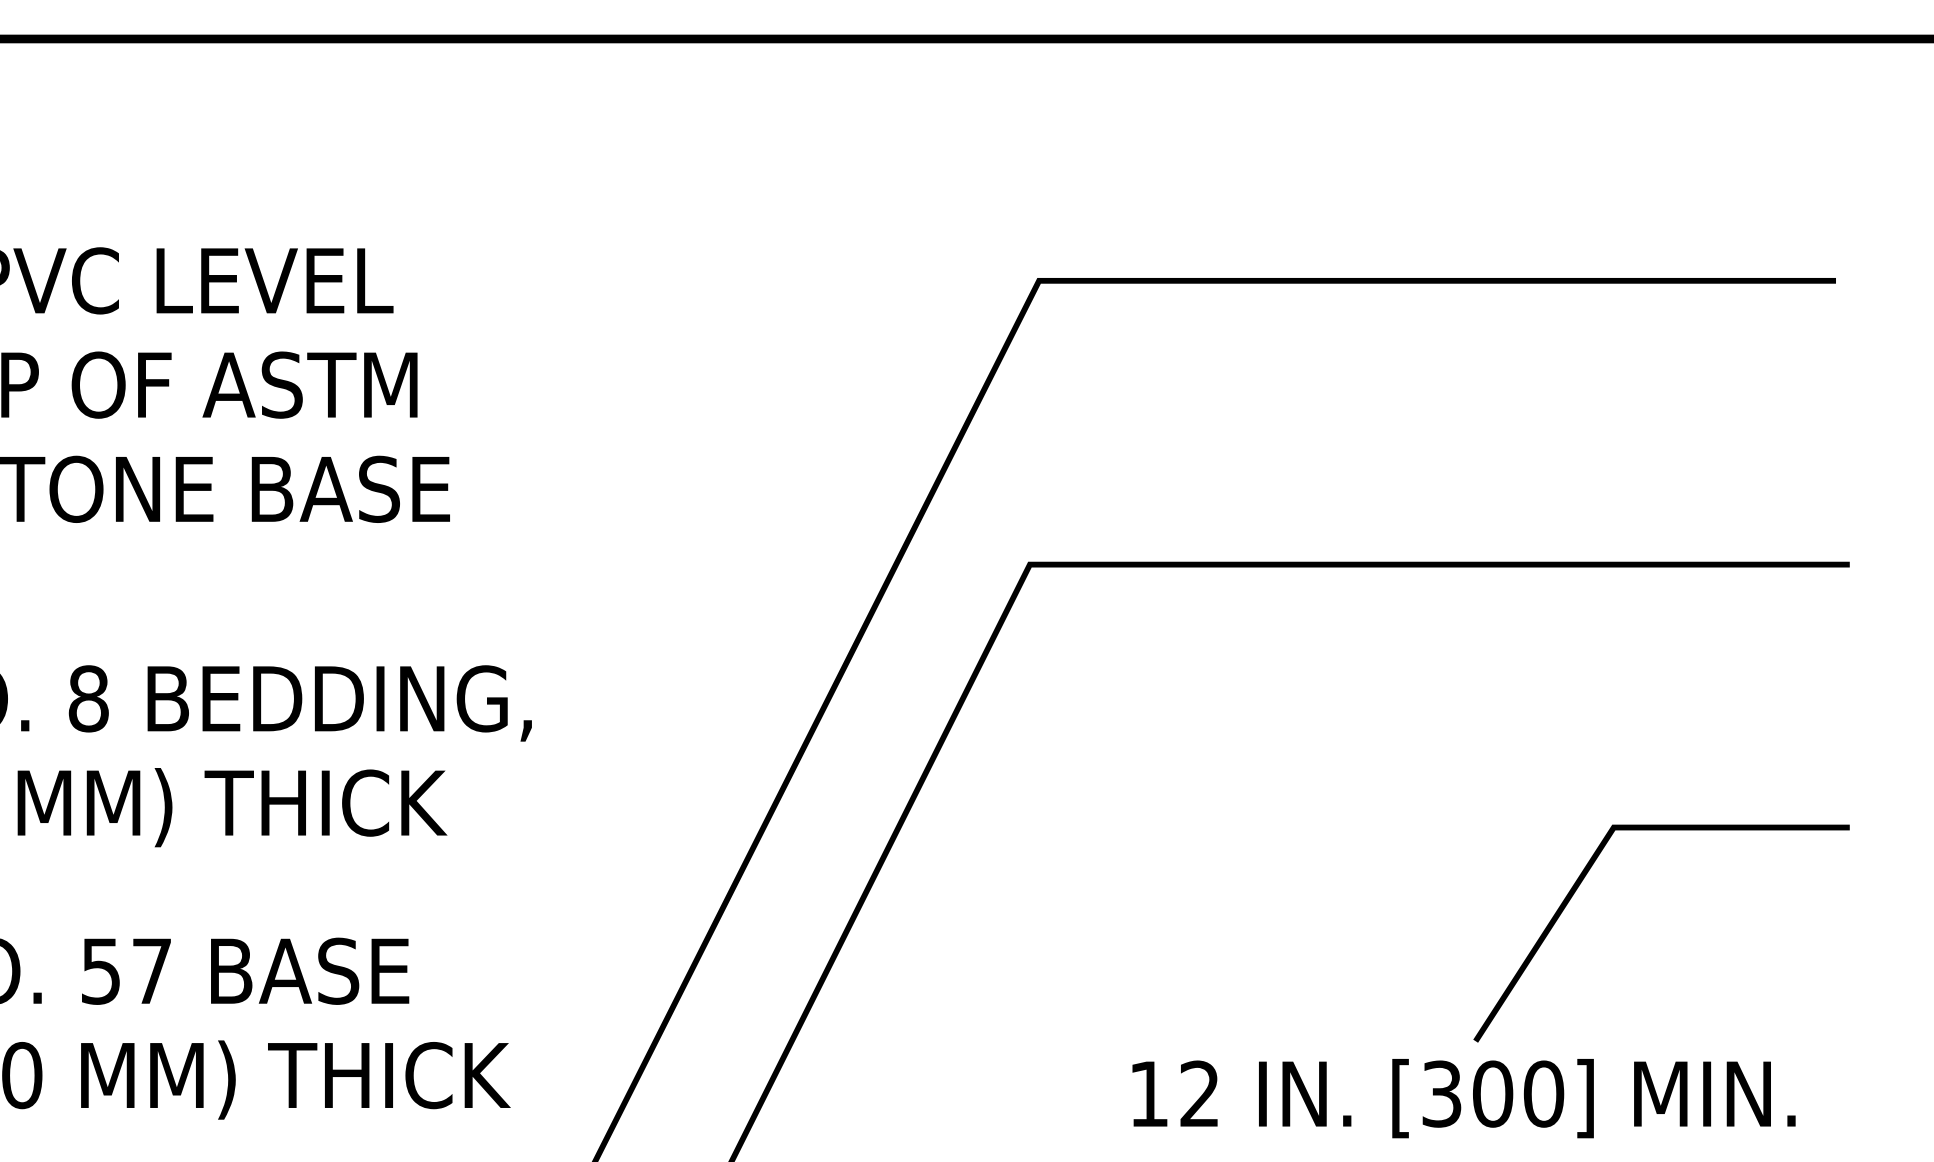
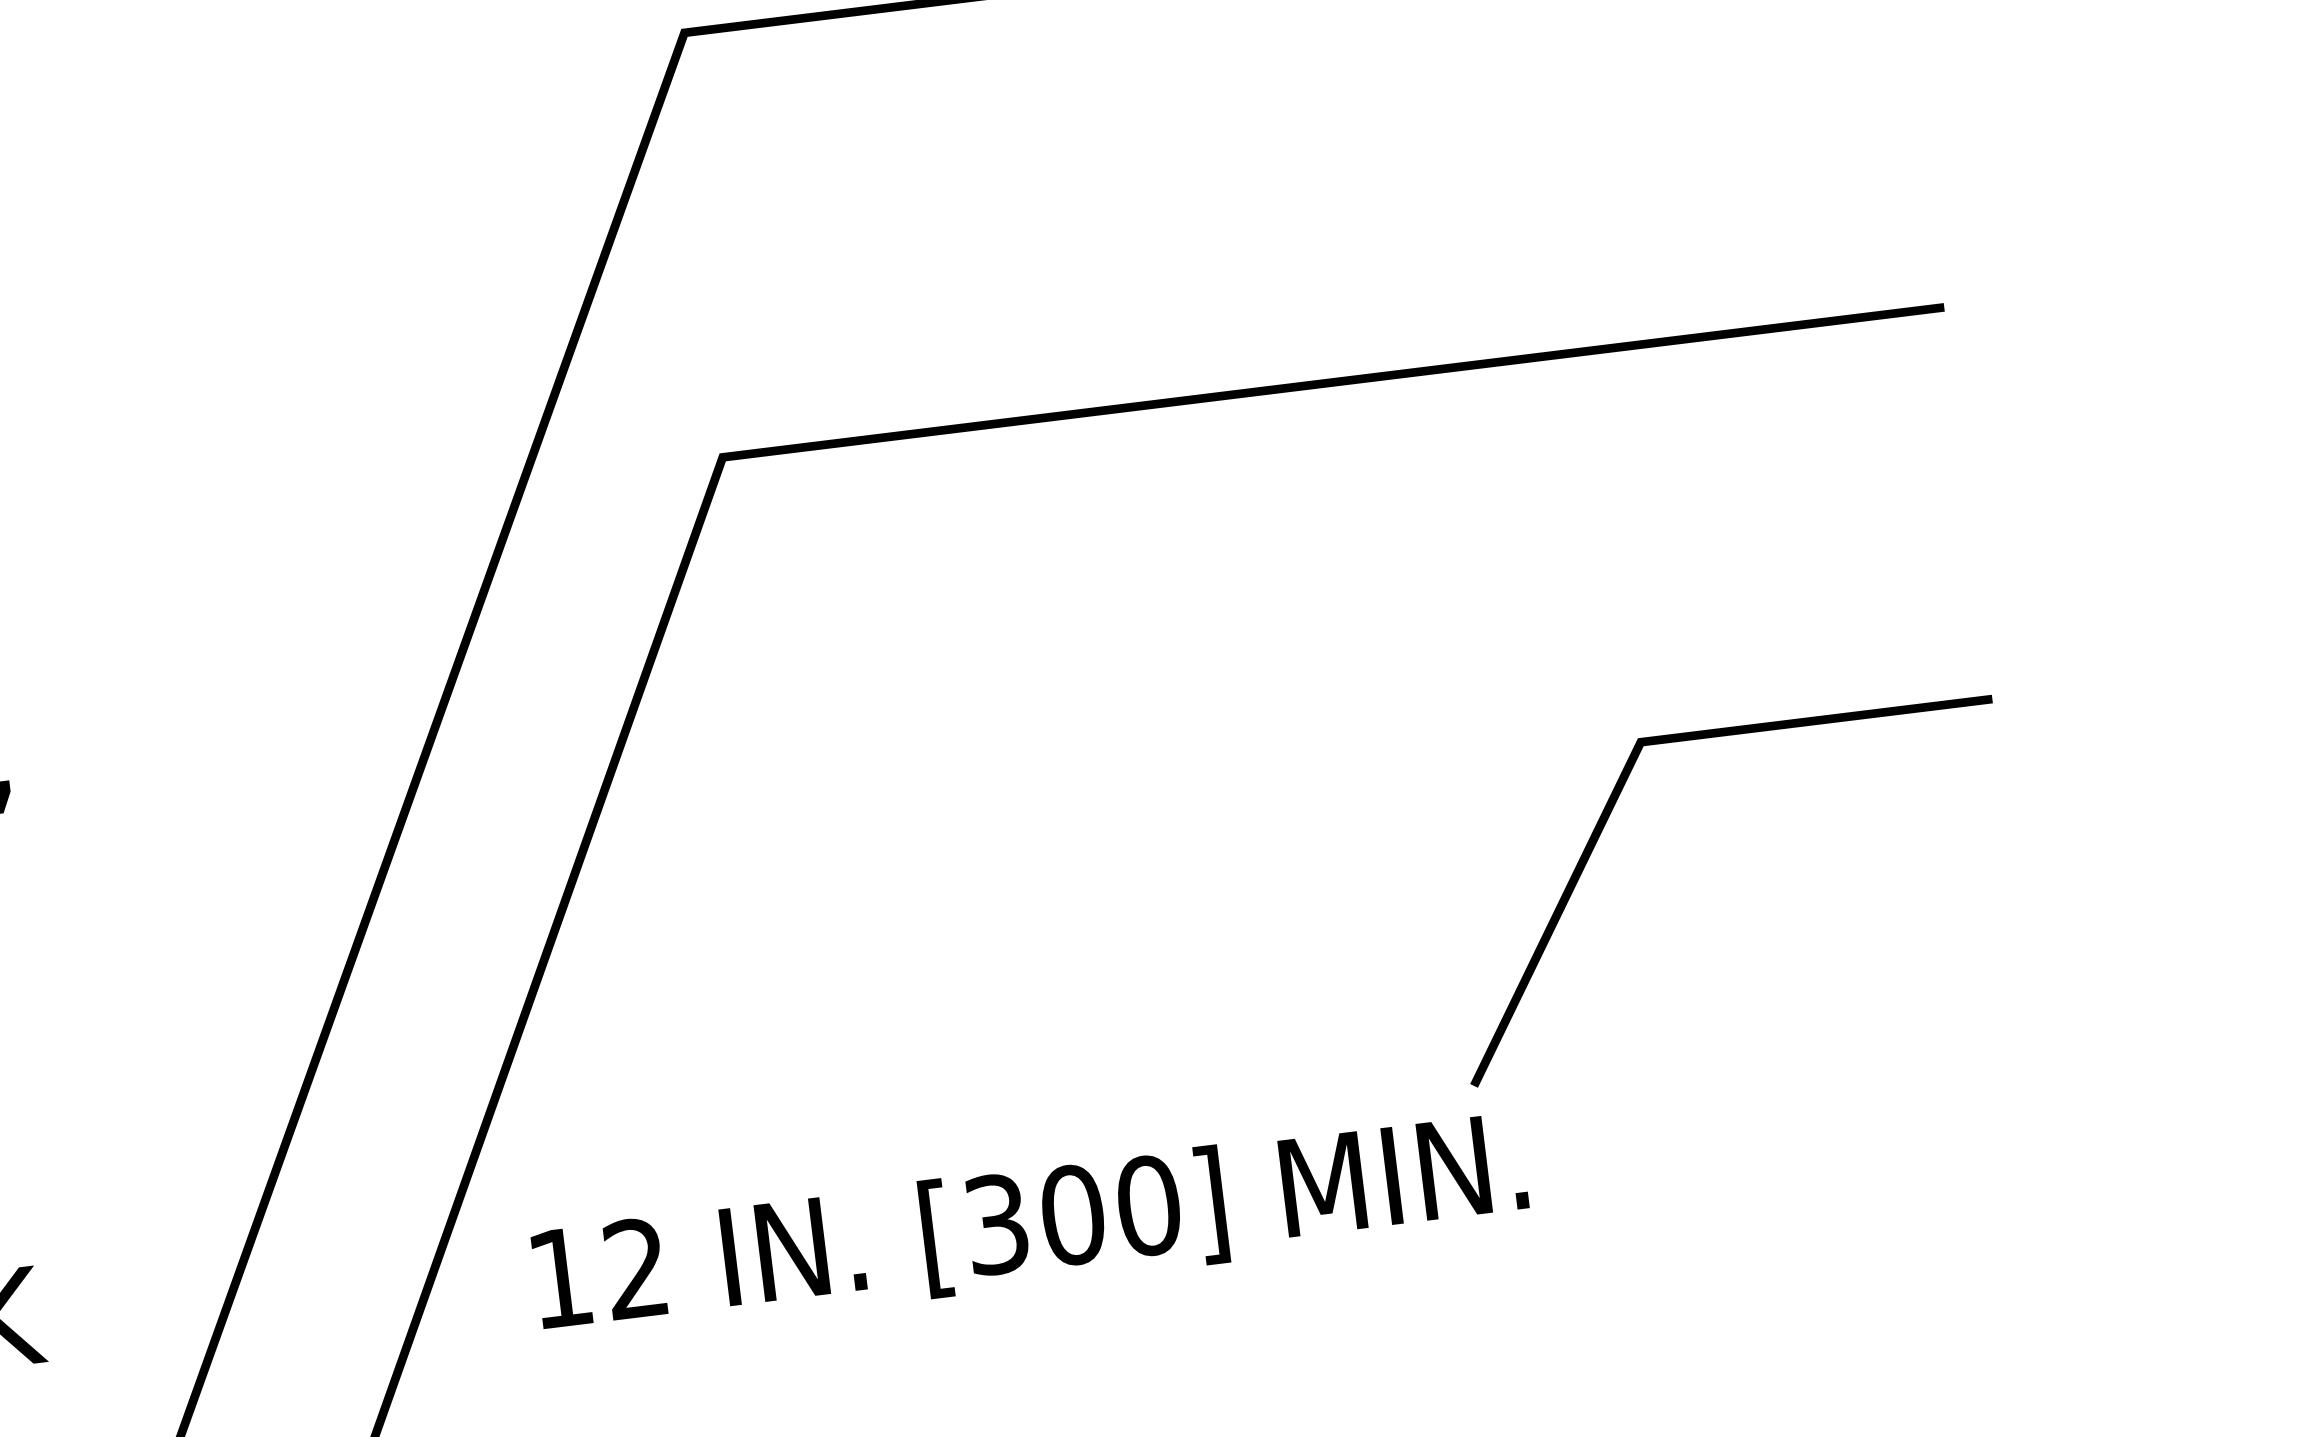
text: (1463, 1098) -> (1029, 1227), moved

